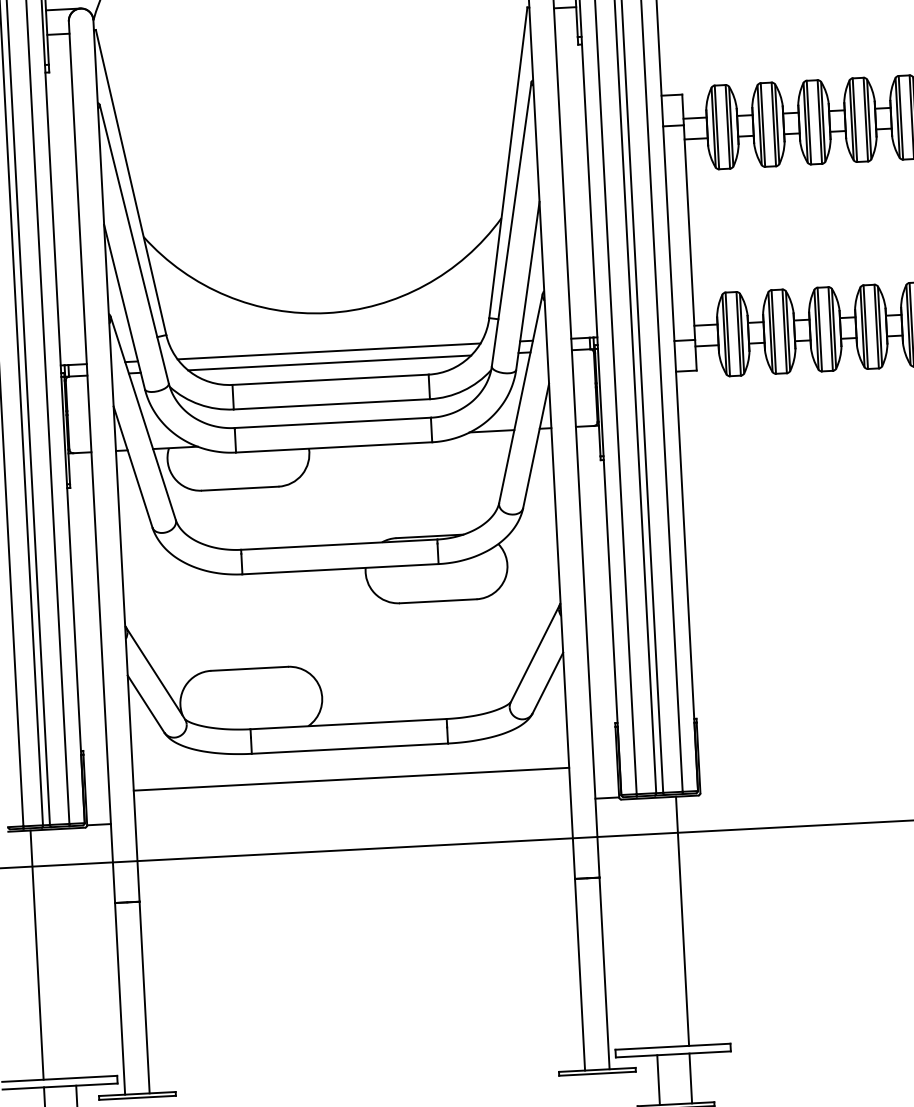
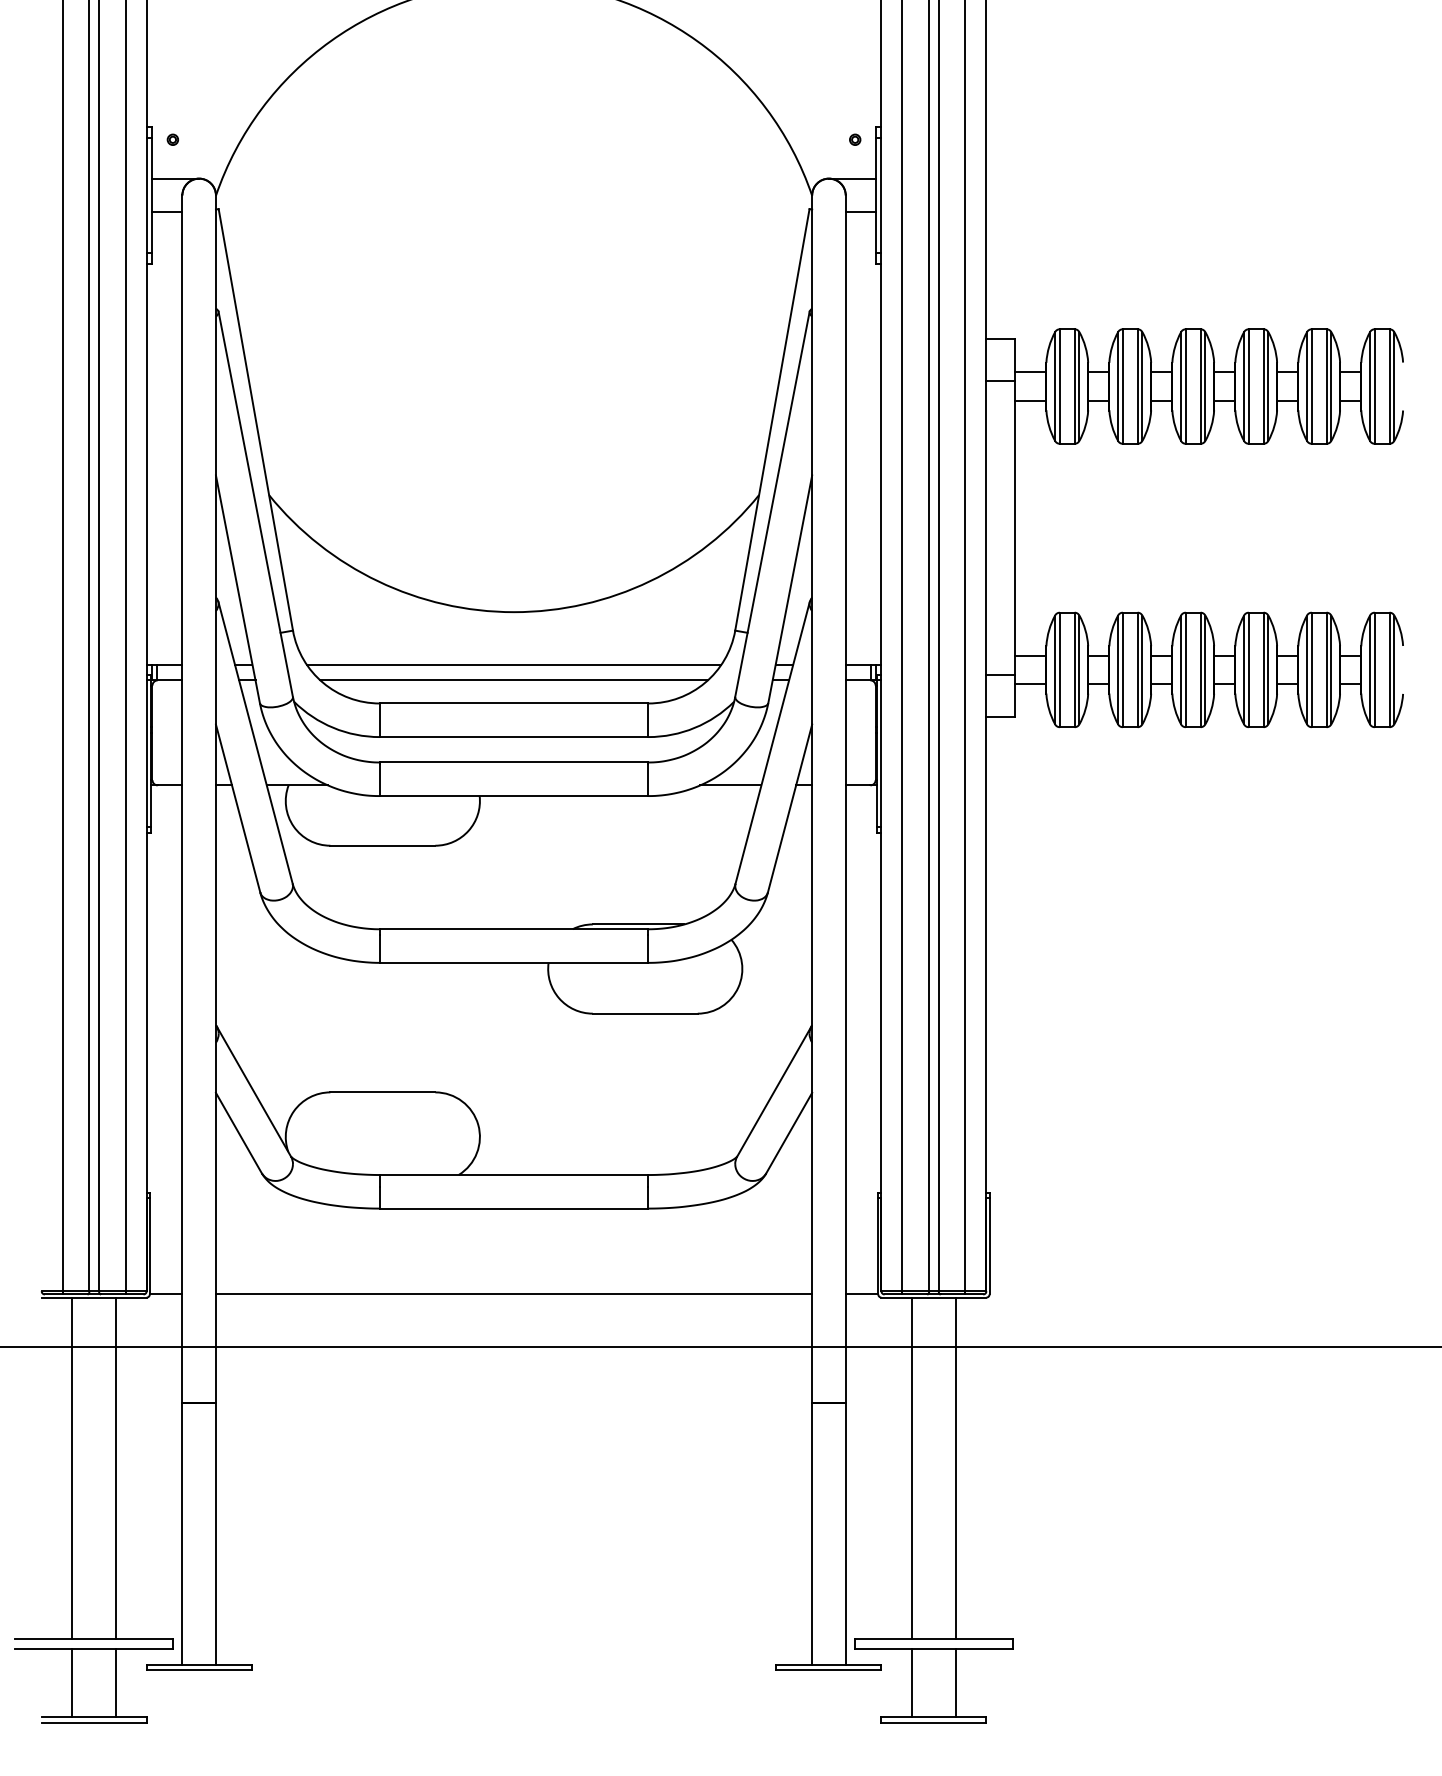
line: (351, 779) -> (513, 1294), moved
line: (650, 922) -> (911, 1467), added
line: (69, 952) -> (116, 1467), added

